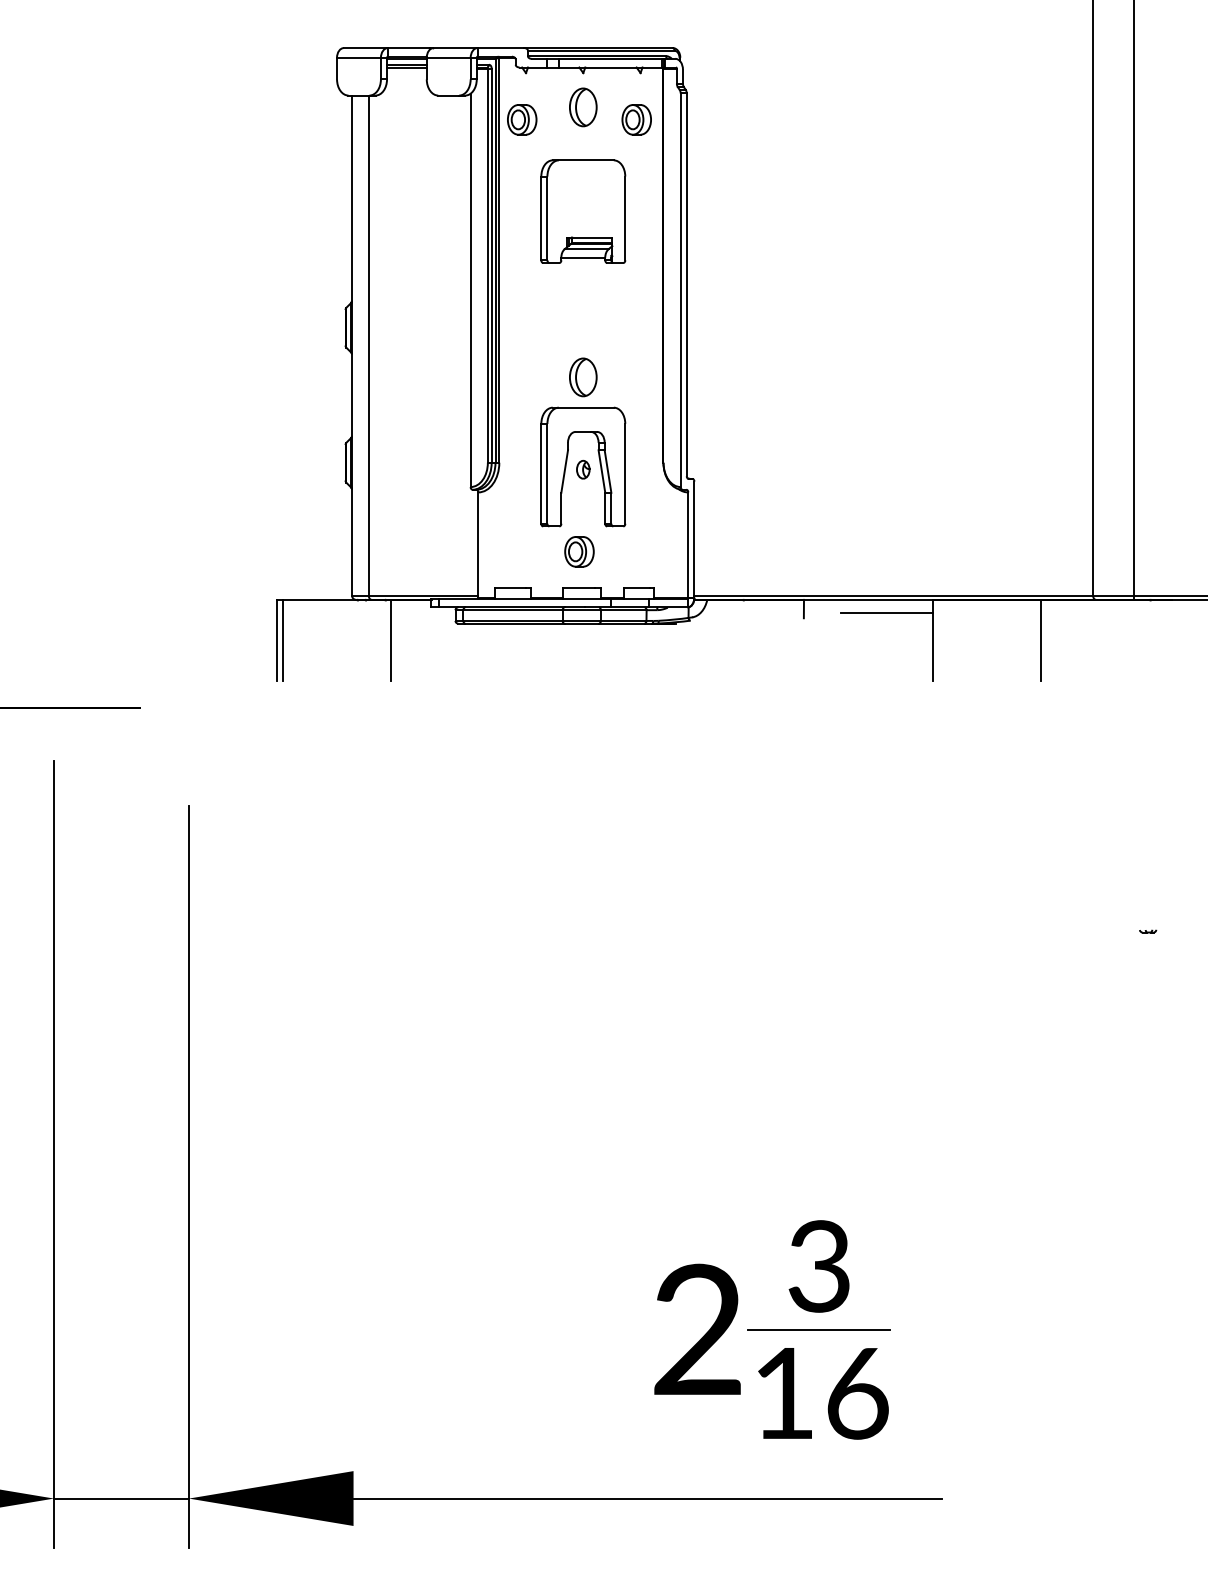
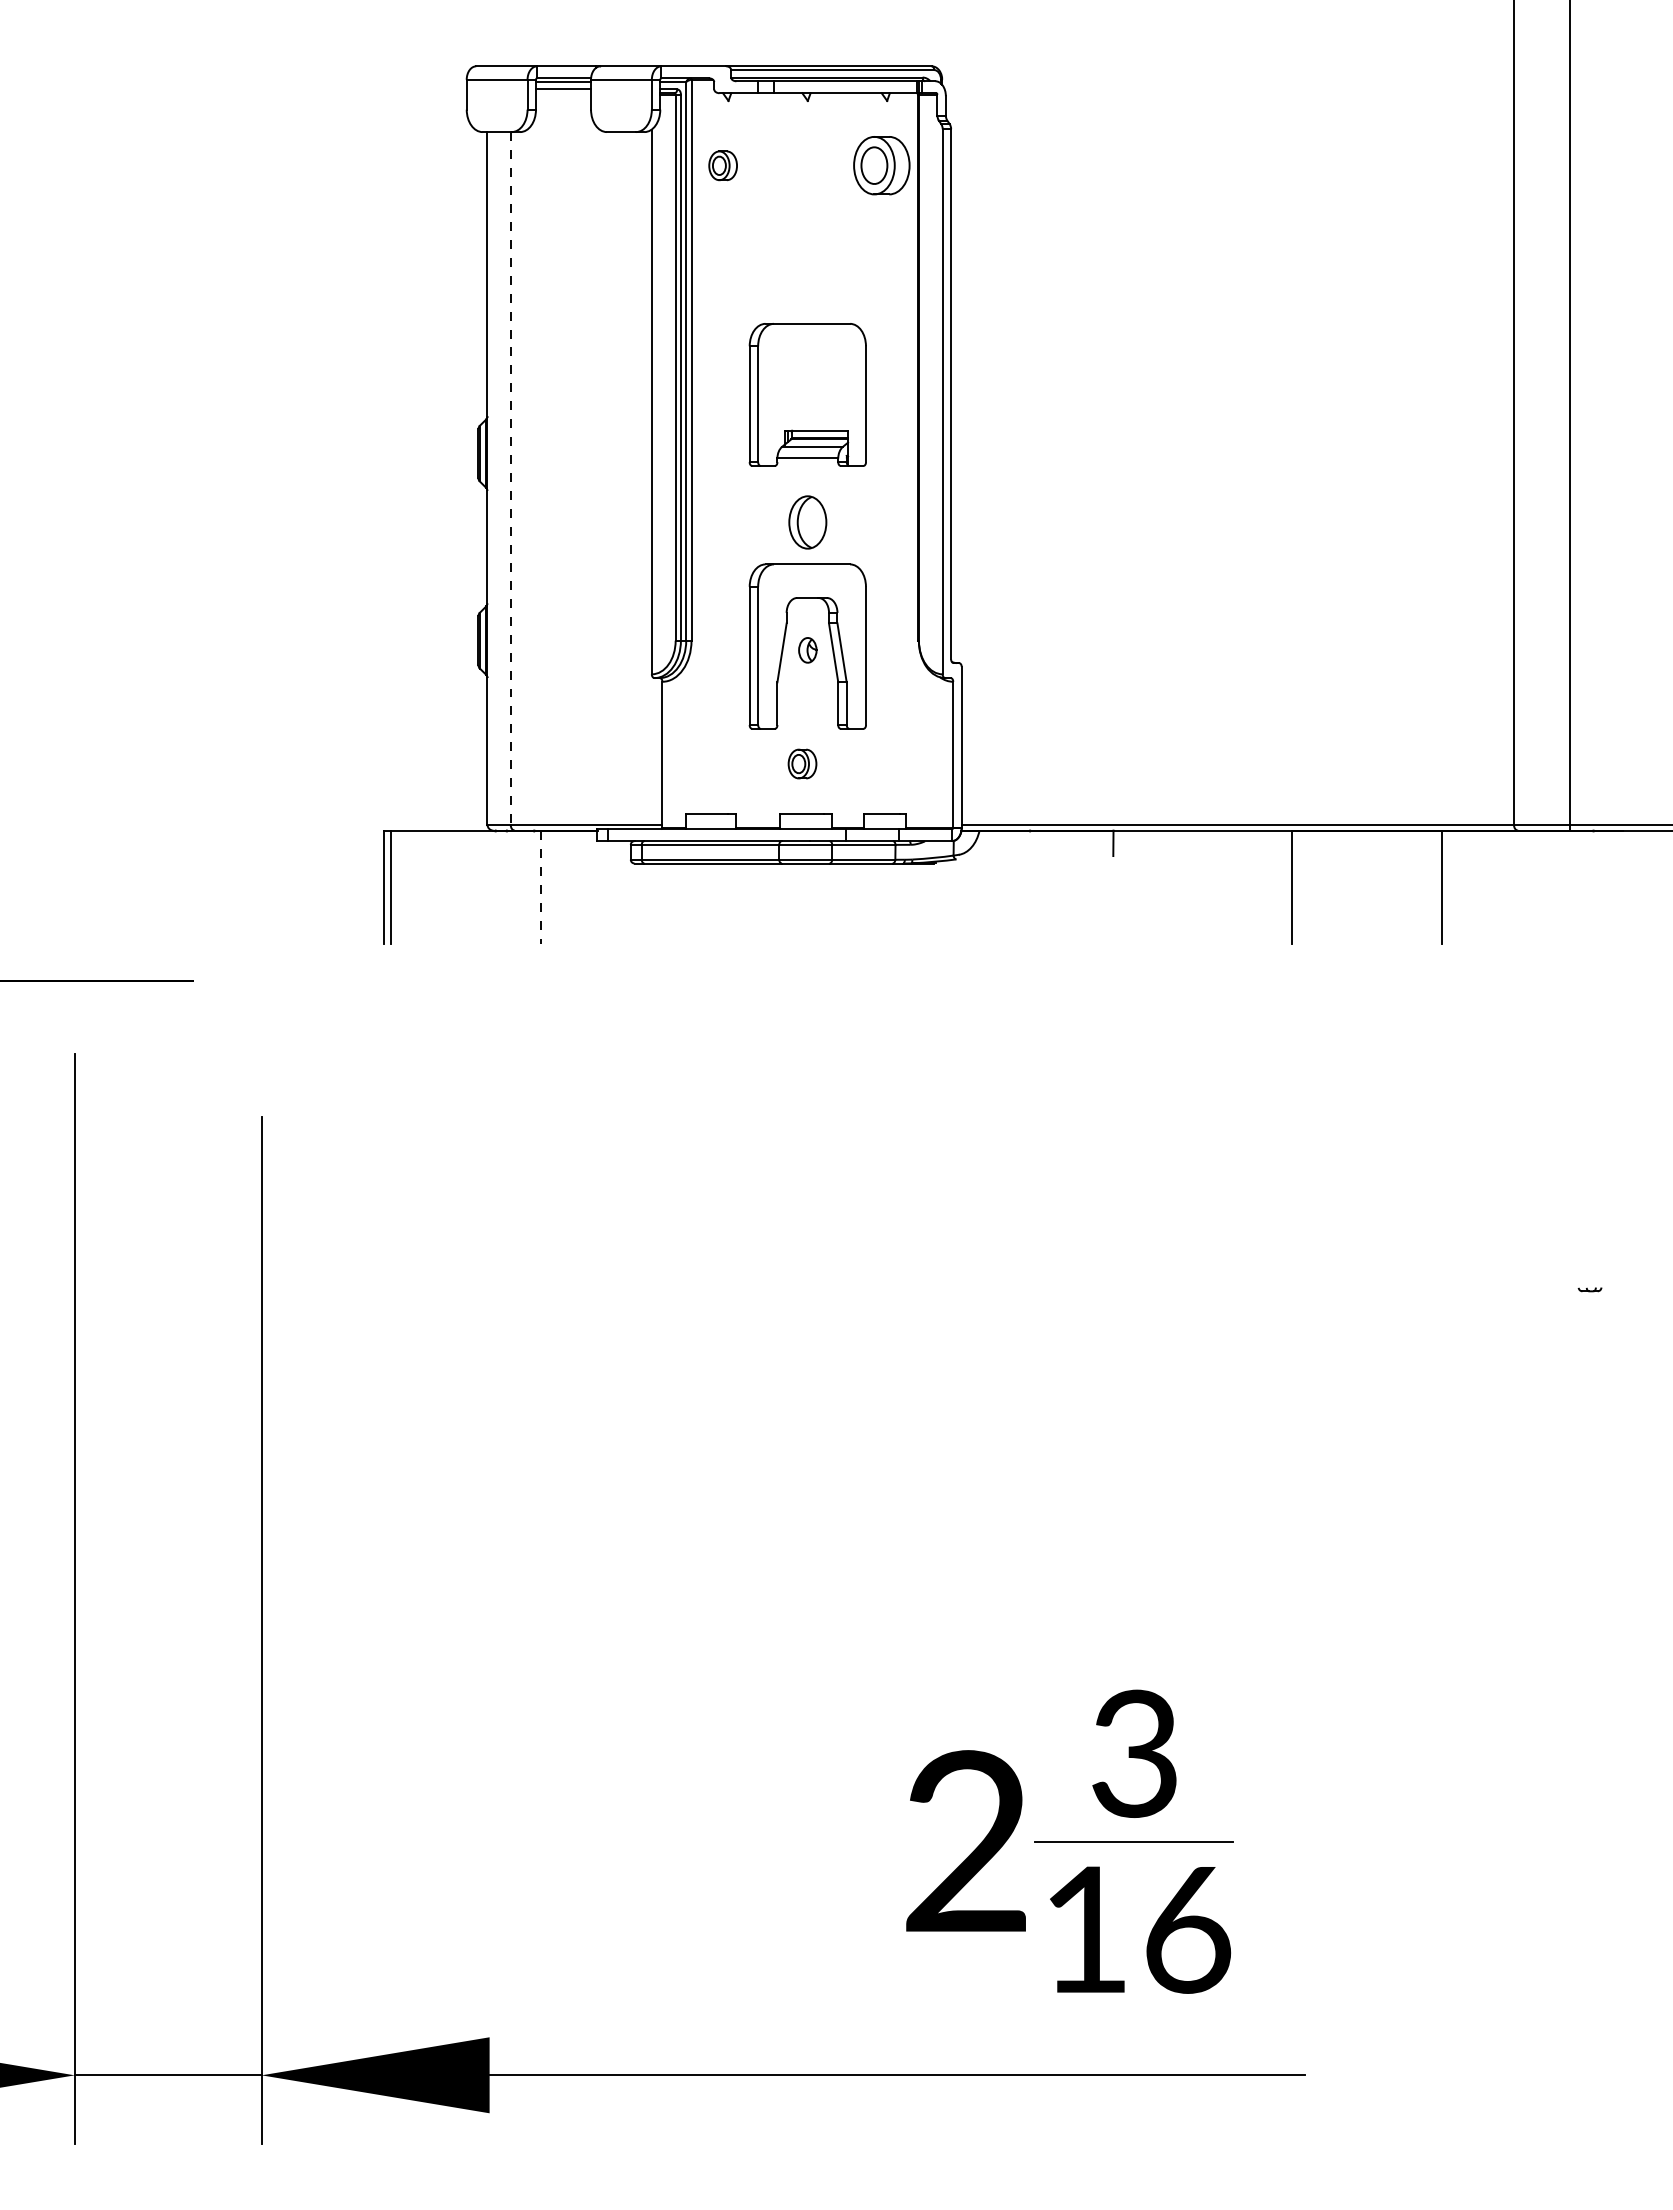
line: (406, 67) -> (563, 93), removed
part: (583, 107) -> (807, 148), removed
part: (521, 119) -> (722, 165), size x0.7
part: (636, 119) -> (881, 165), size x1.4
part: (583, 211) -> (807, 394), moved
line: (368, 345) -> (510, 478), solid -> dashed
part: (579, 551) -> (802, 763), size x0.7
line: (887, 612) -> (1228, 848), removed
line: (390, 640) -> (540, 887), solid -> dashed

